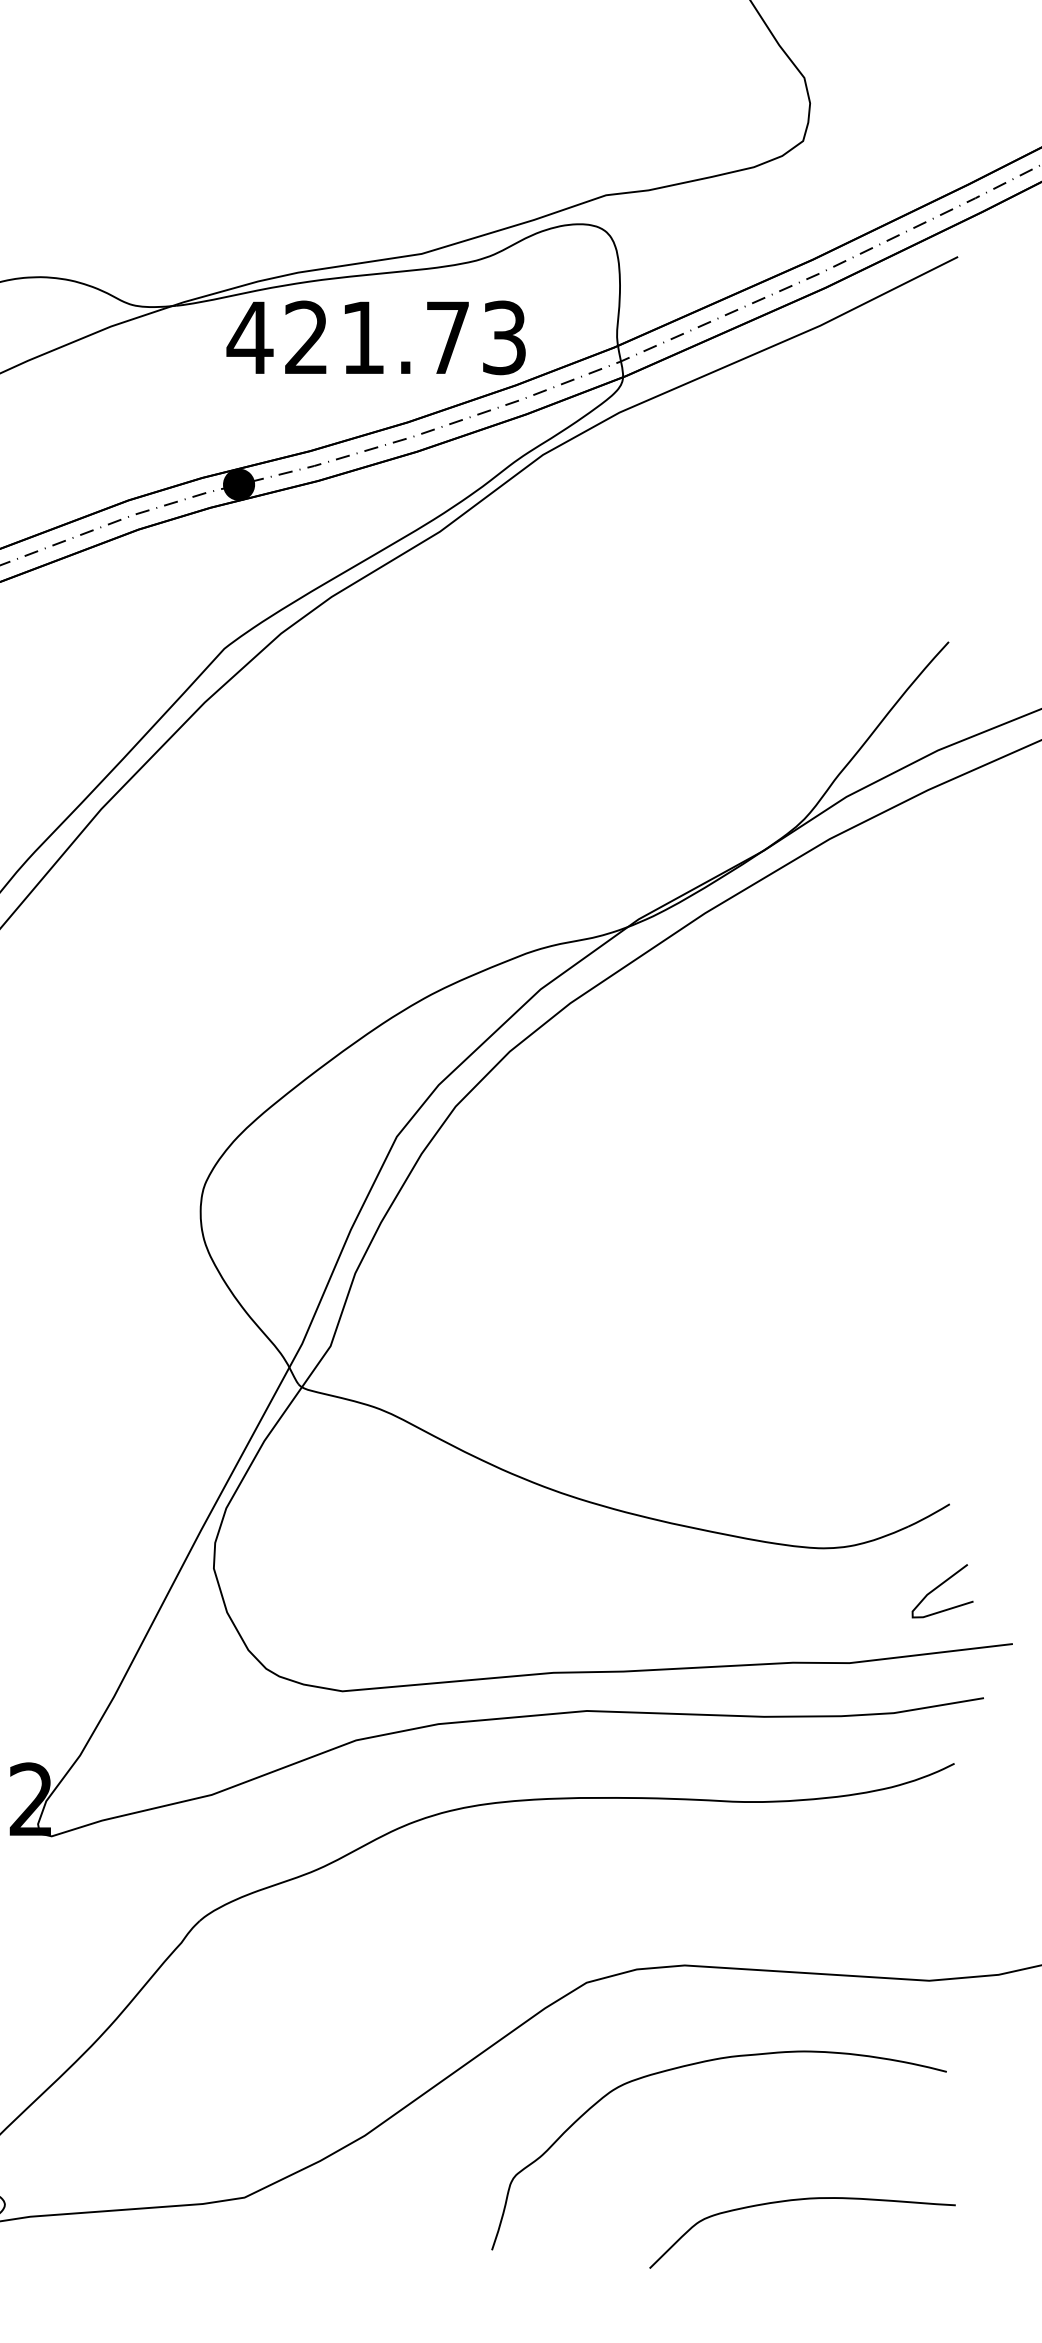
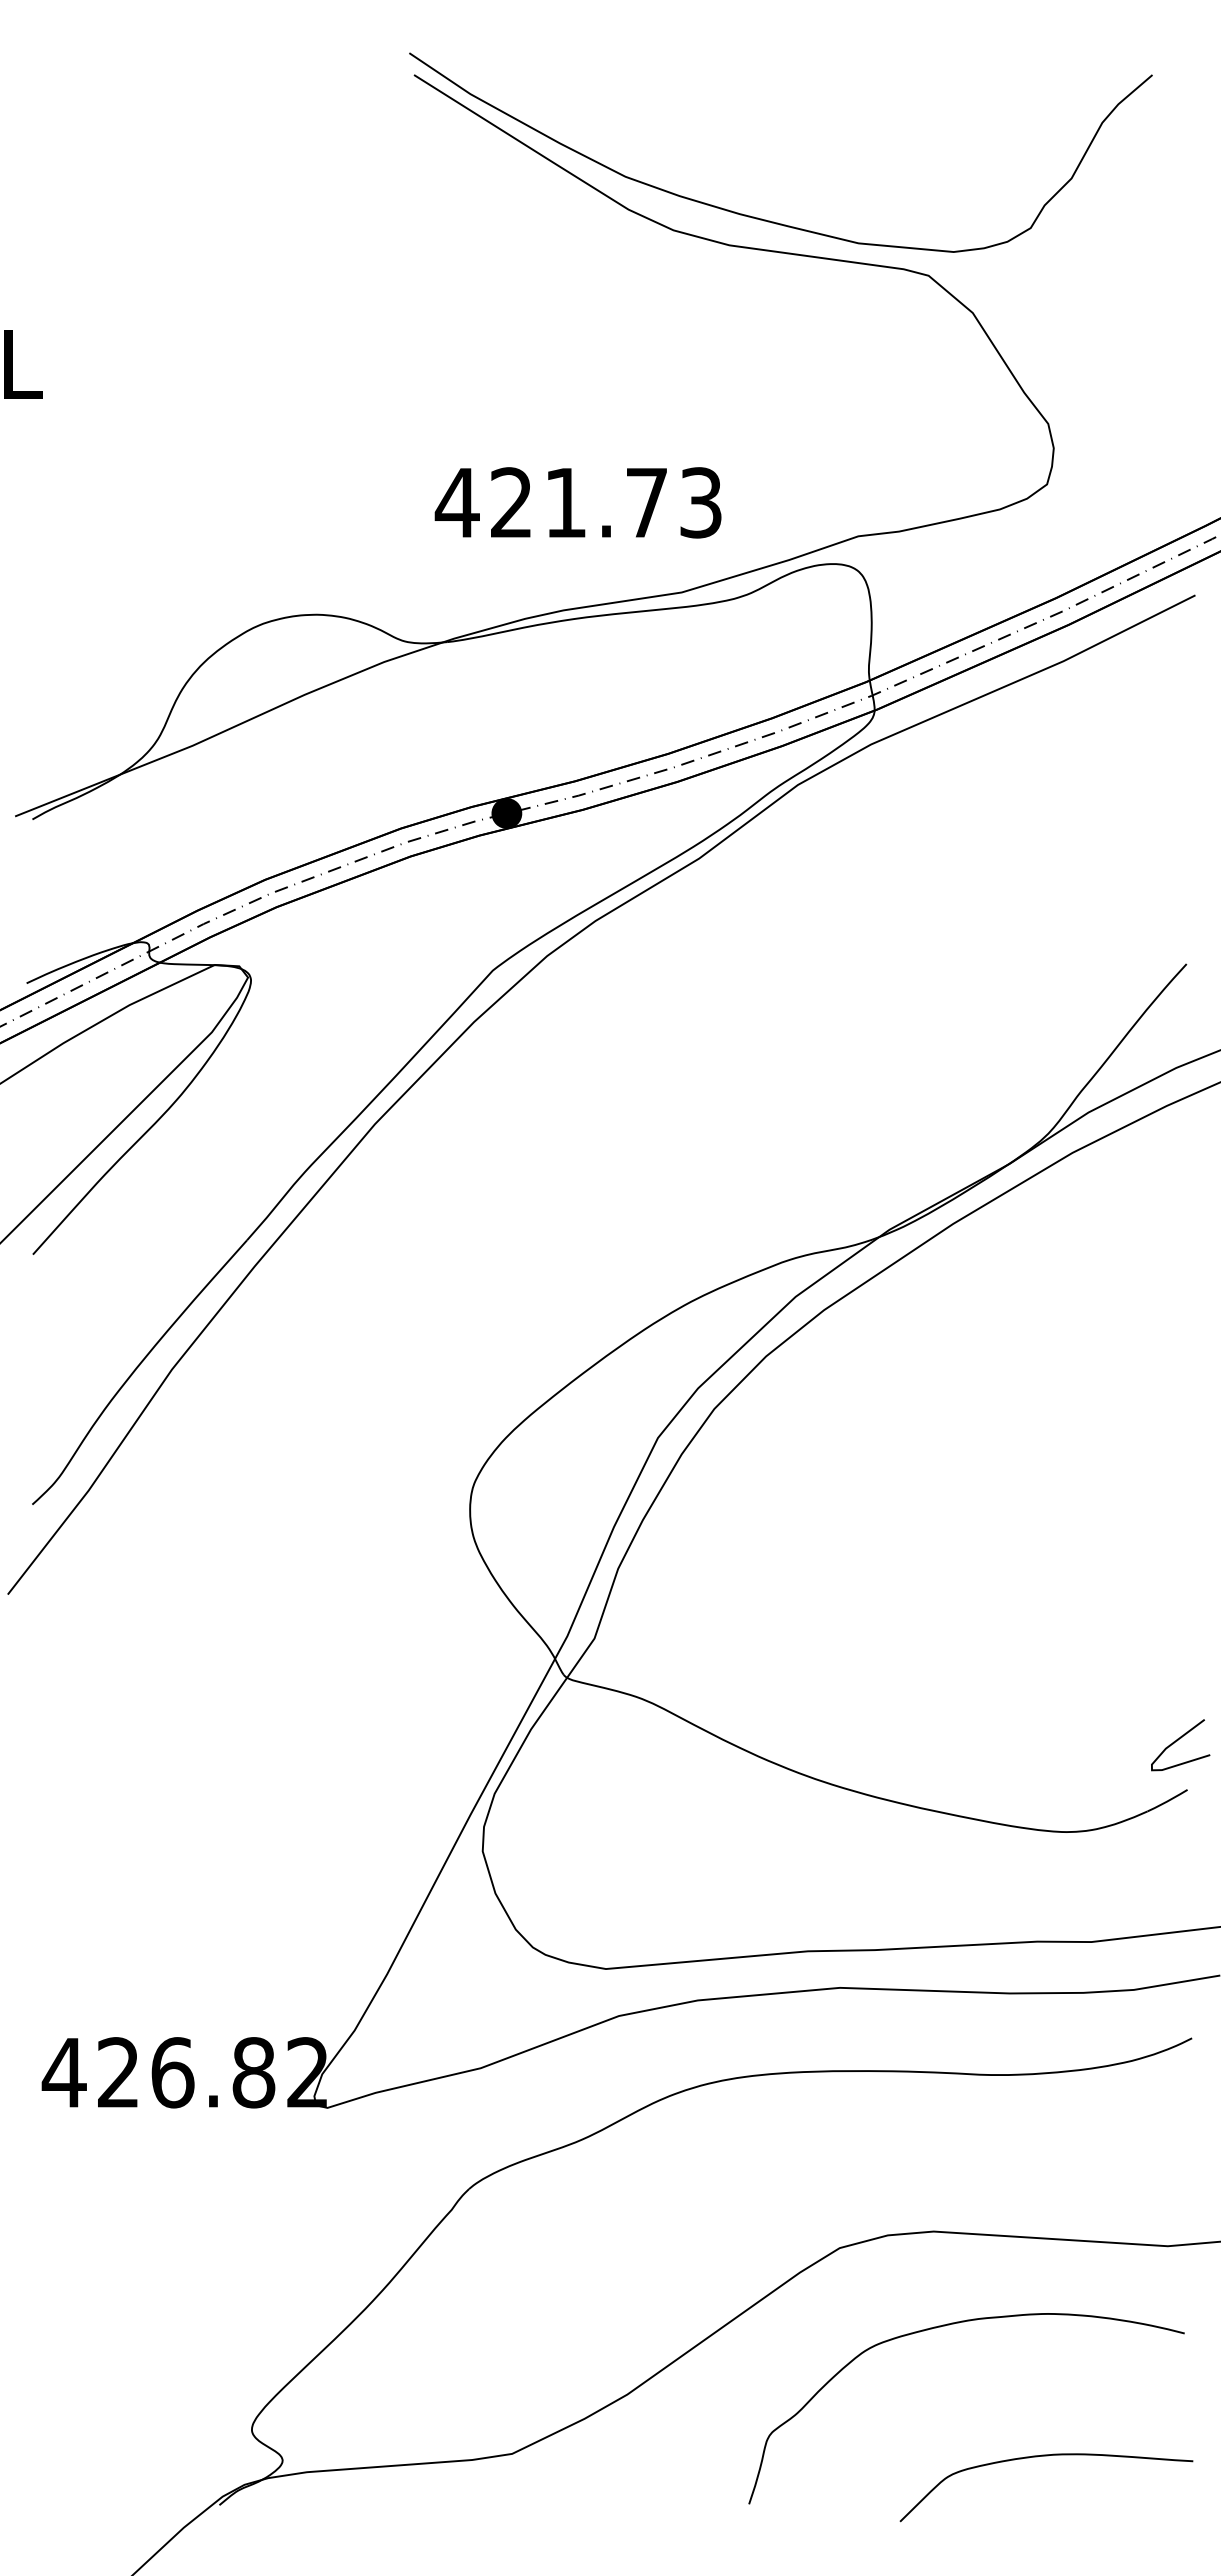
text: (375, 337) -> (577, 502), moved
curve: (939, 1587) -> (1177, 1741), moved

